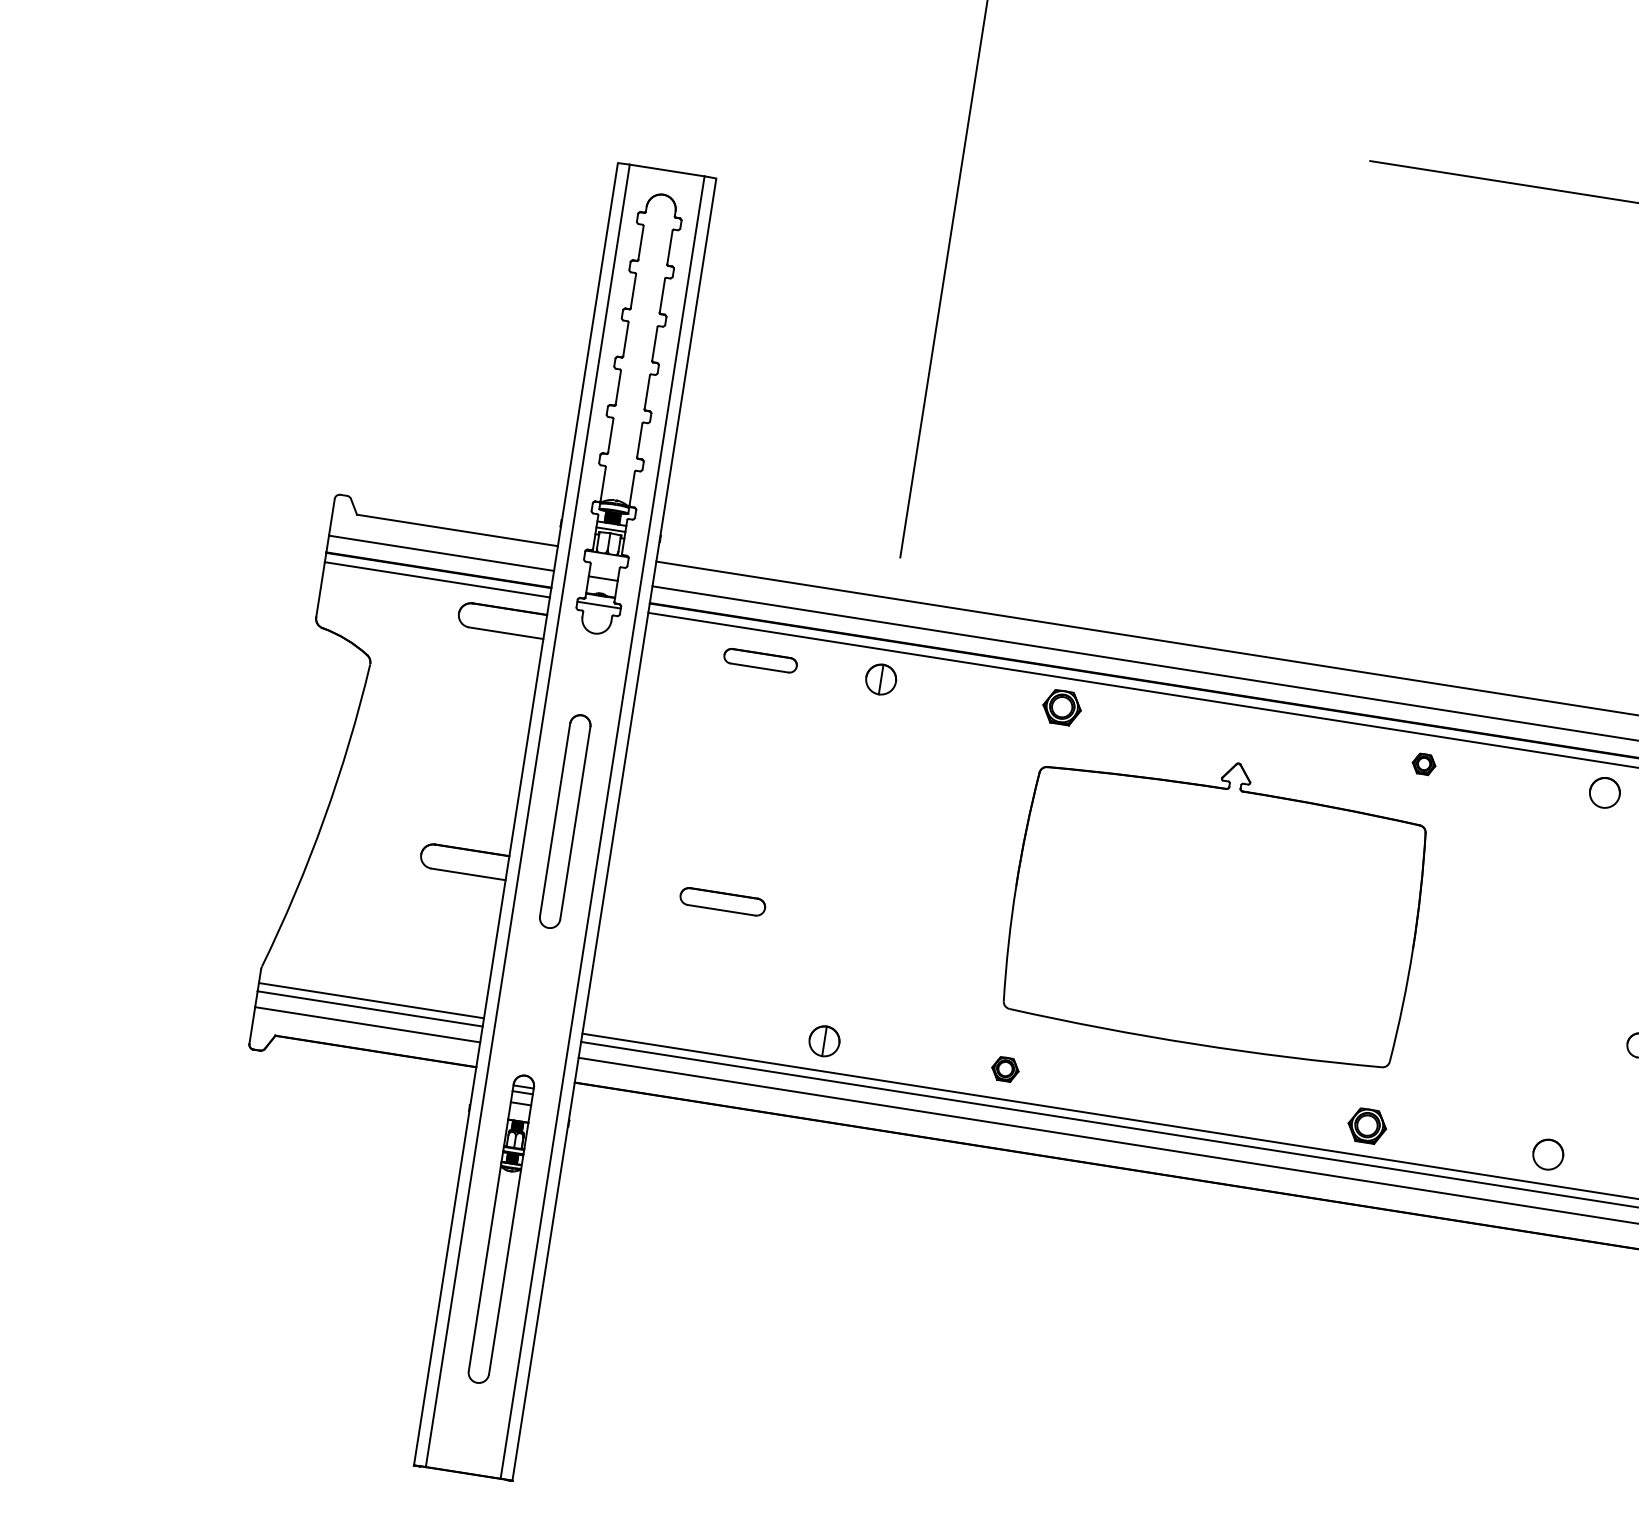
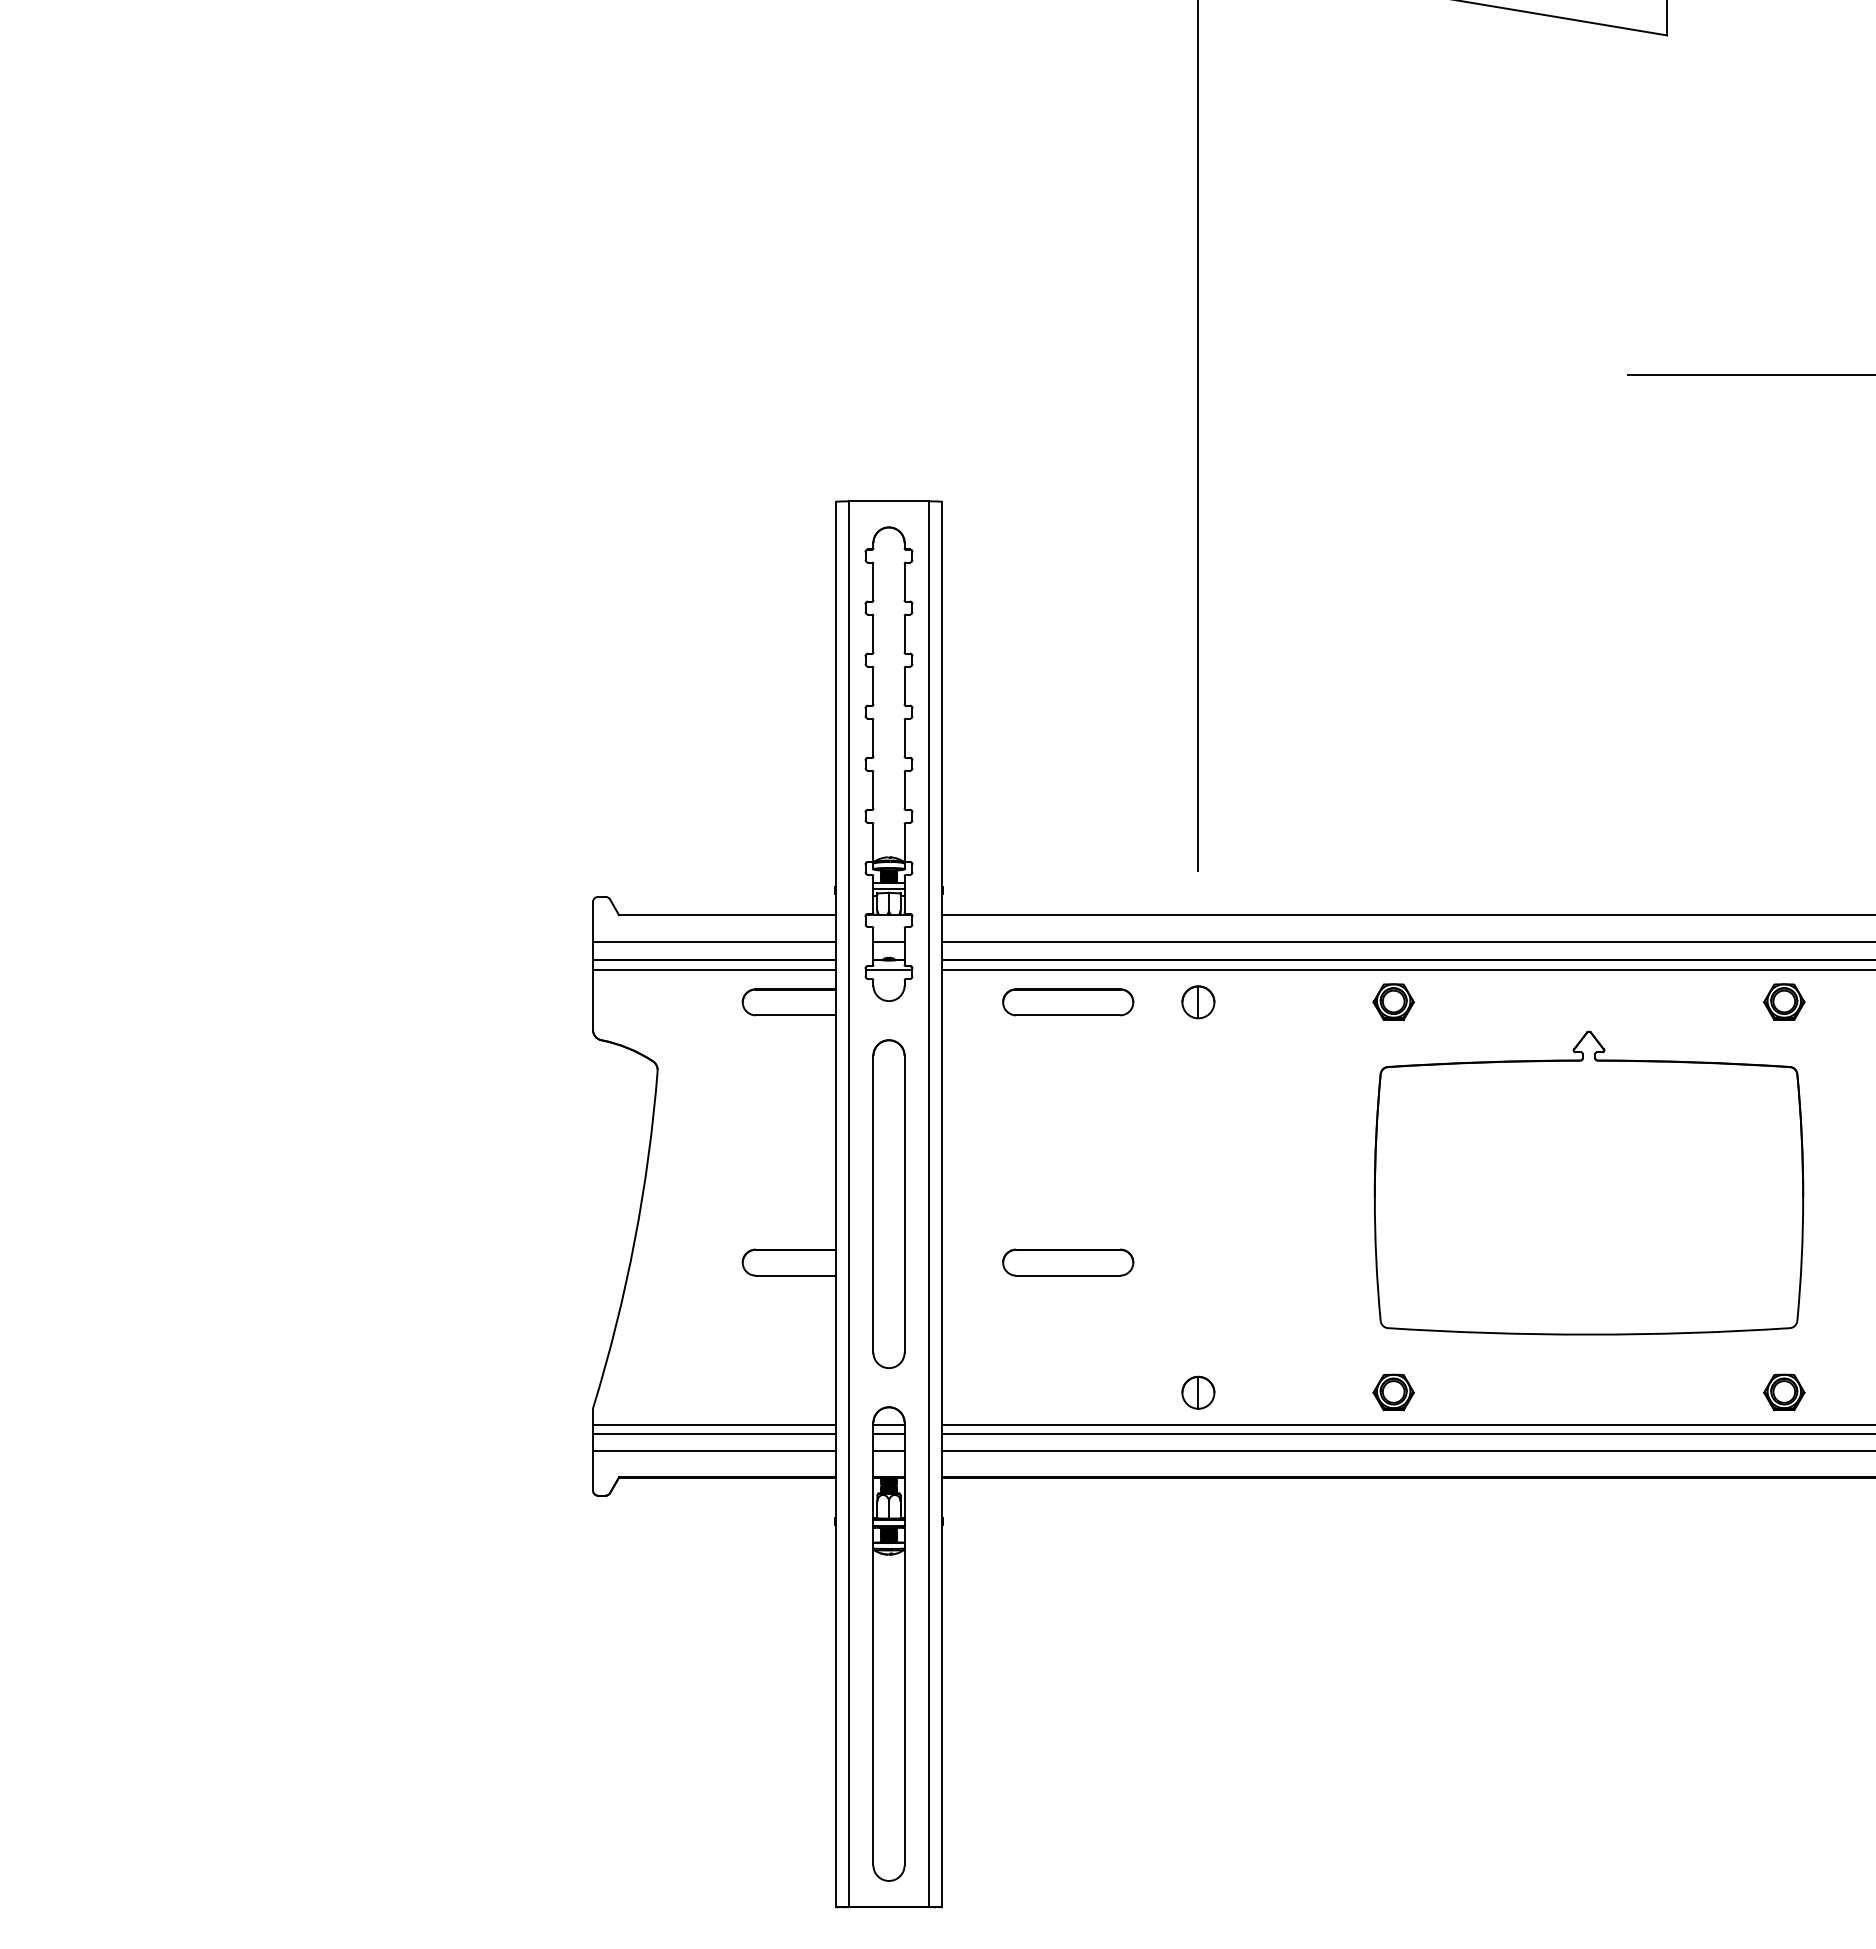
part: (760, 660) -> (1068, 1002), size x1.67
part: (1424, 763) -> (1784, 1001), size x1.67
part: (564, 820) -> (888, 1203), size x1.43
part: (723, 901) -> (1068, 1262), size x1.43
part: (1005, 1069) -> (1393, 1392), size x1.43
part: (500, 1228) -> (888, 1643), size x1.43

